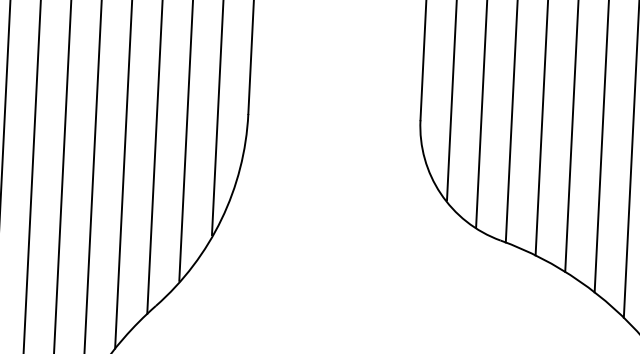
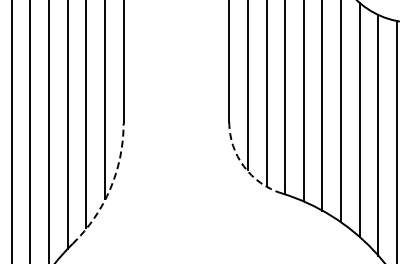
arc: (440, 193) -> (243, 166), solid -> dashed
arc: (221, 218) -> (110, 188), solid -> dashed

